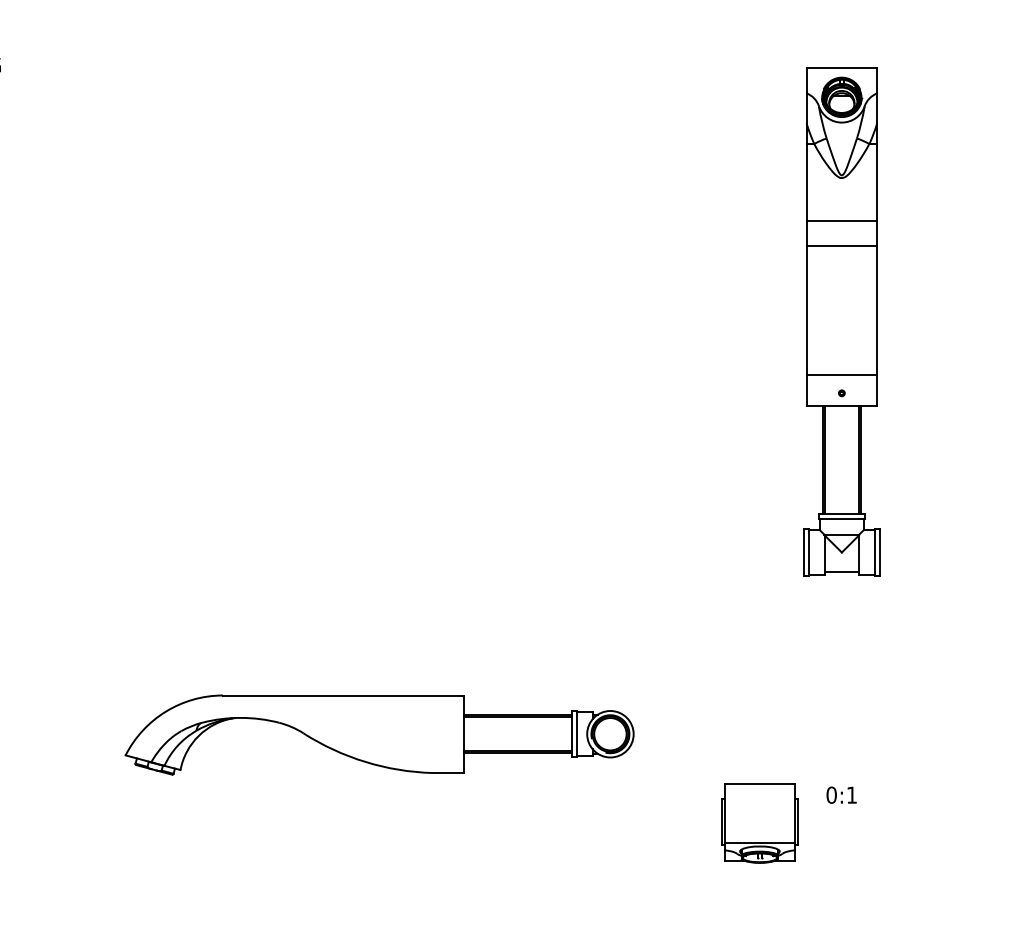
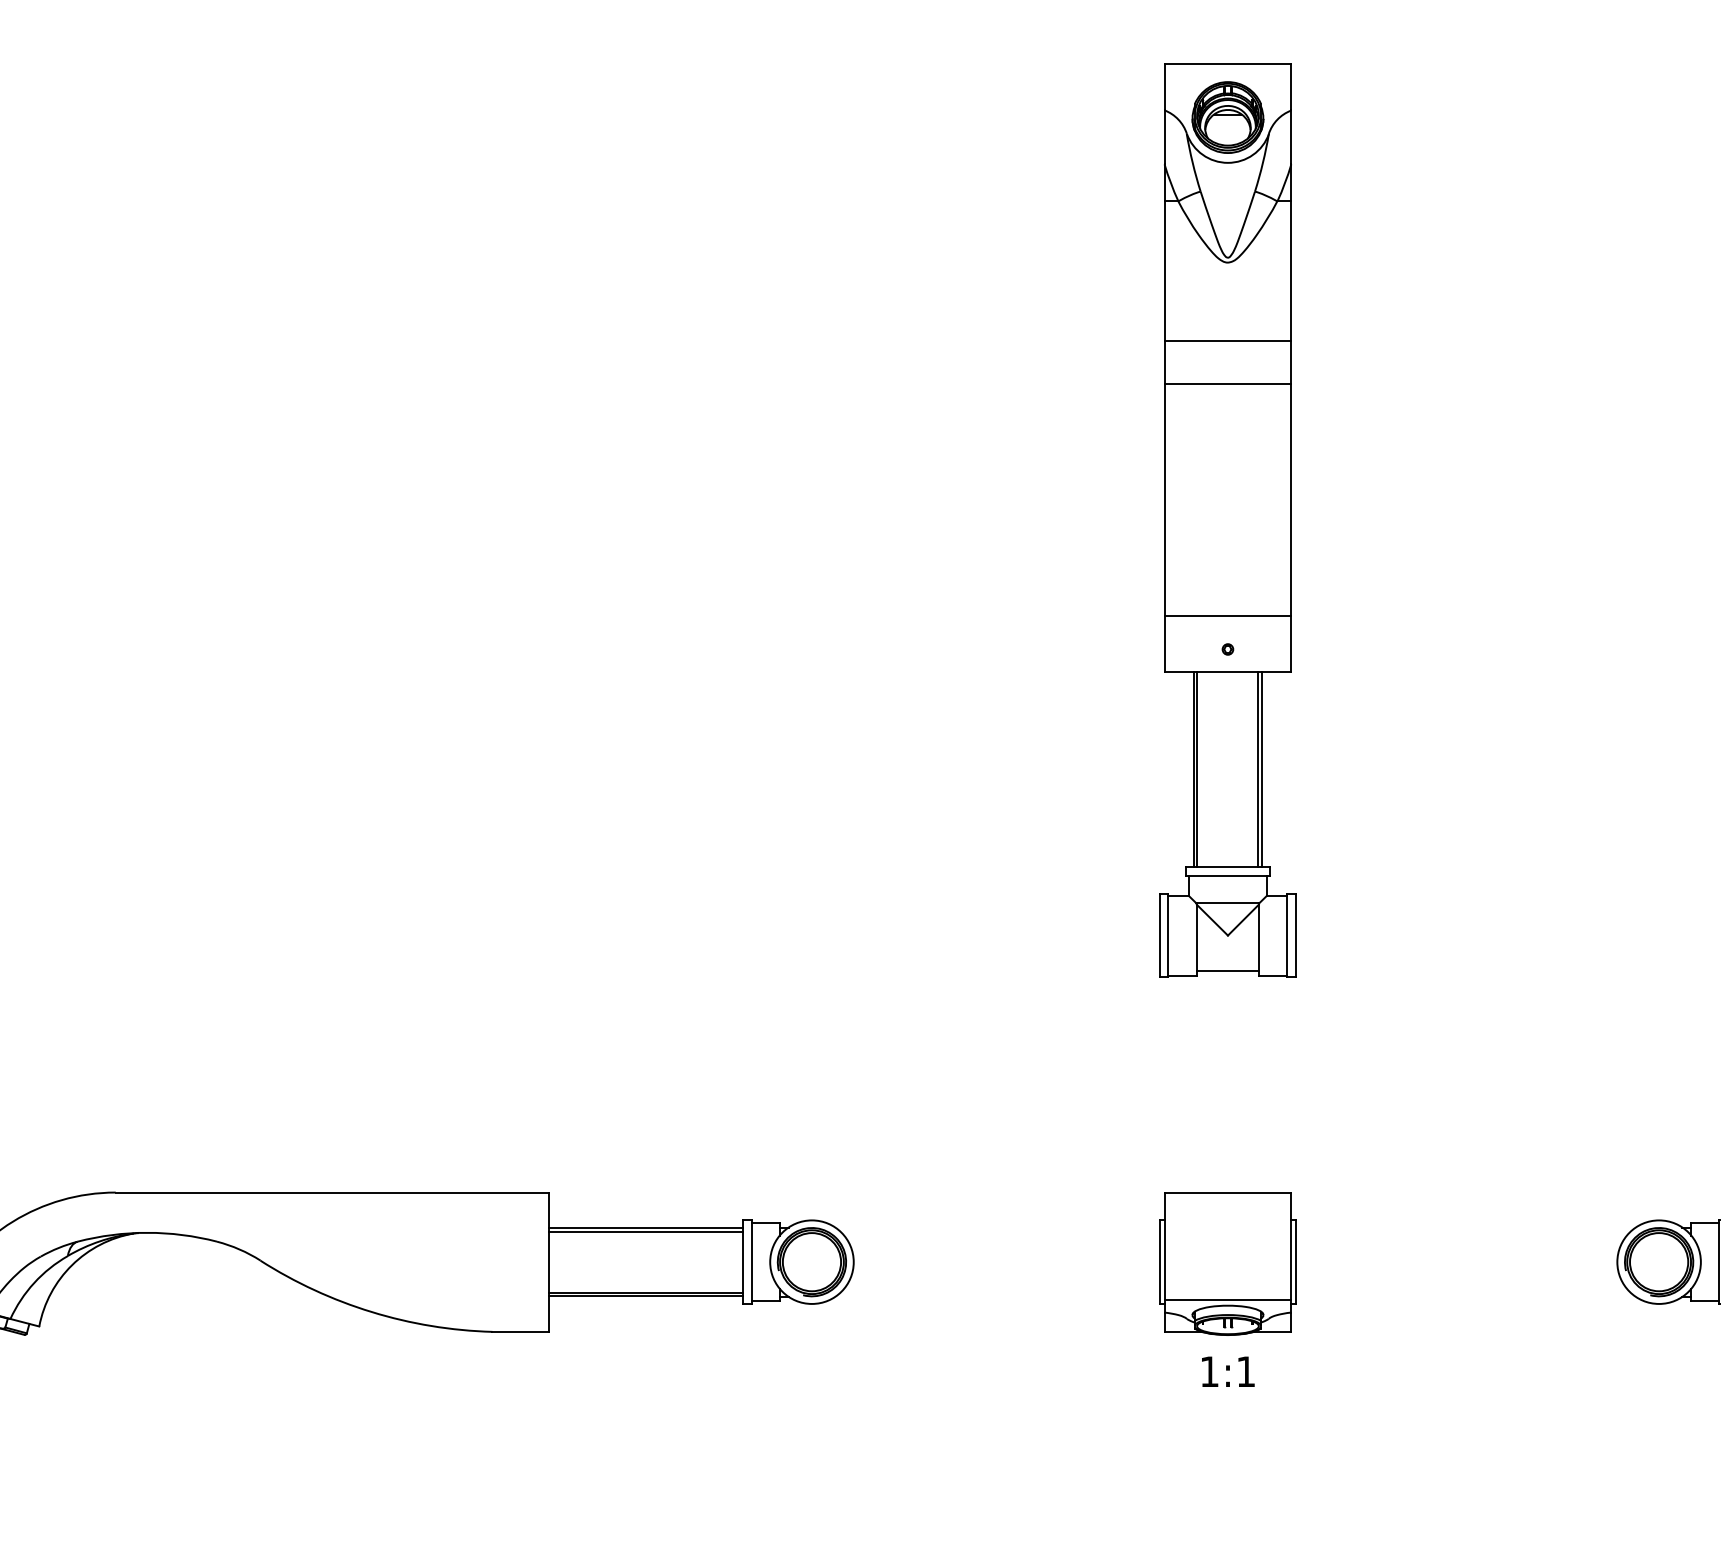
text: (831, 794) -> (1209, 1370), 0:1 -> 1:1
part: (759, 823) -> (1227, 1264), moved

